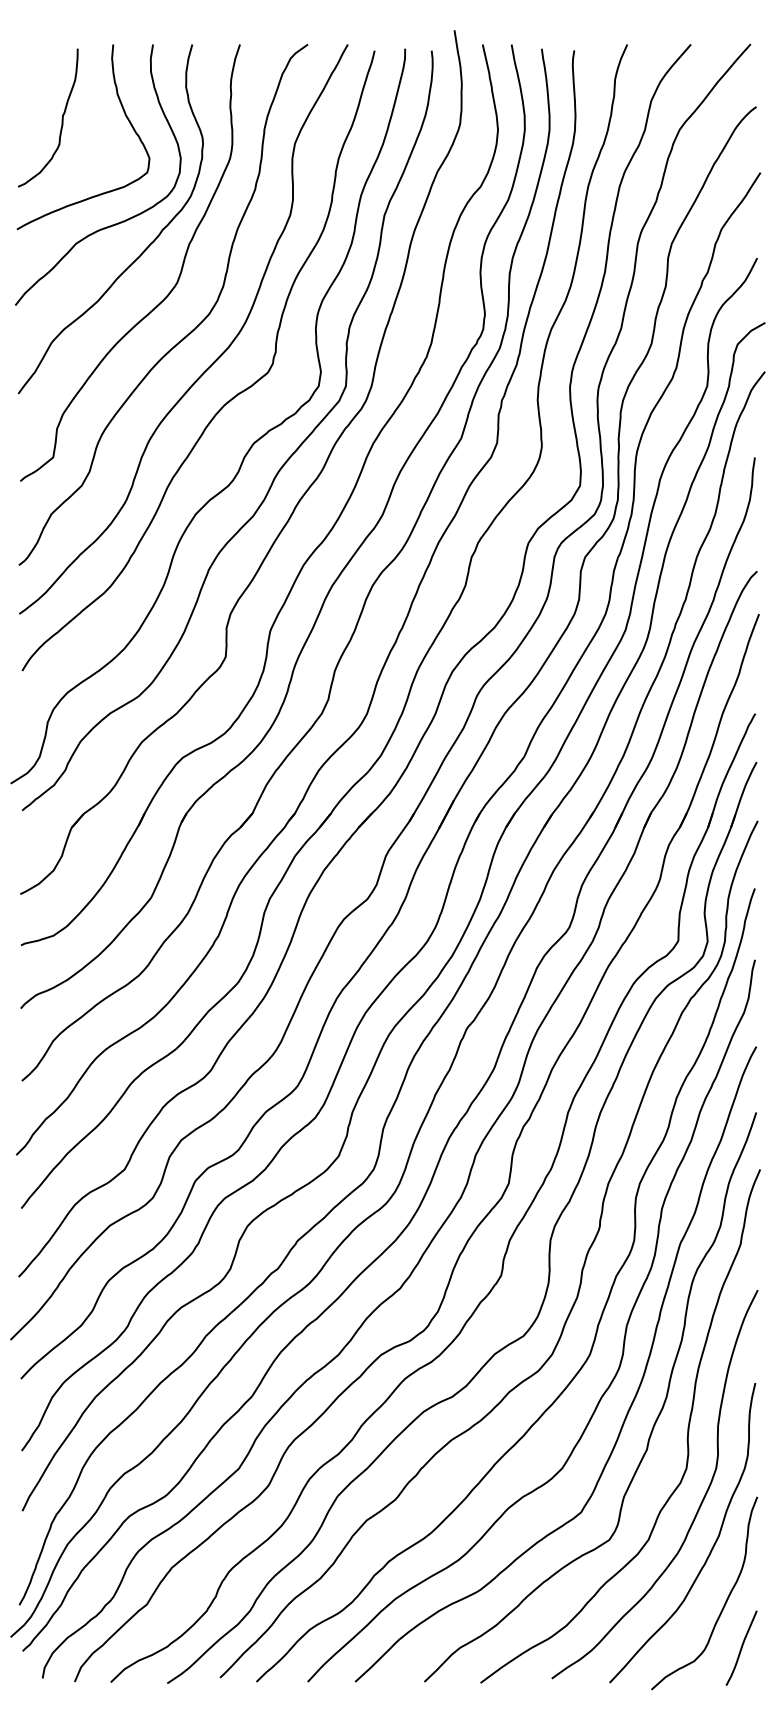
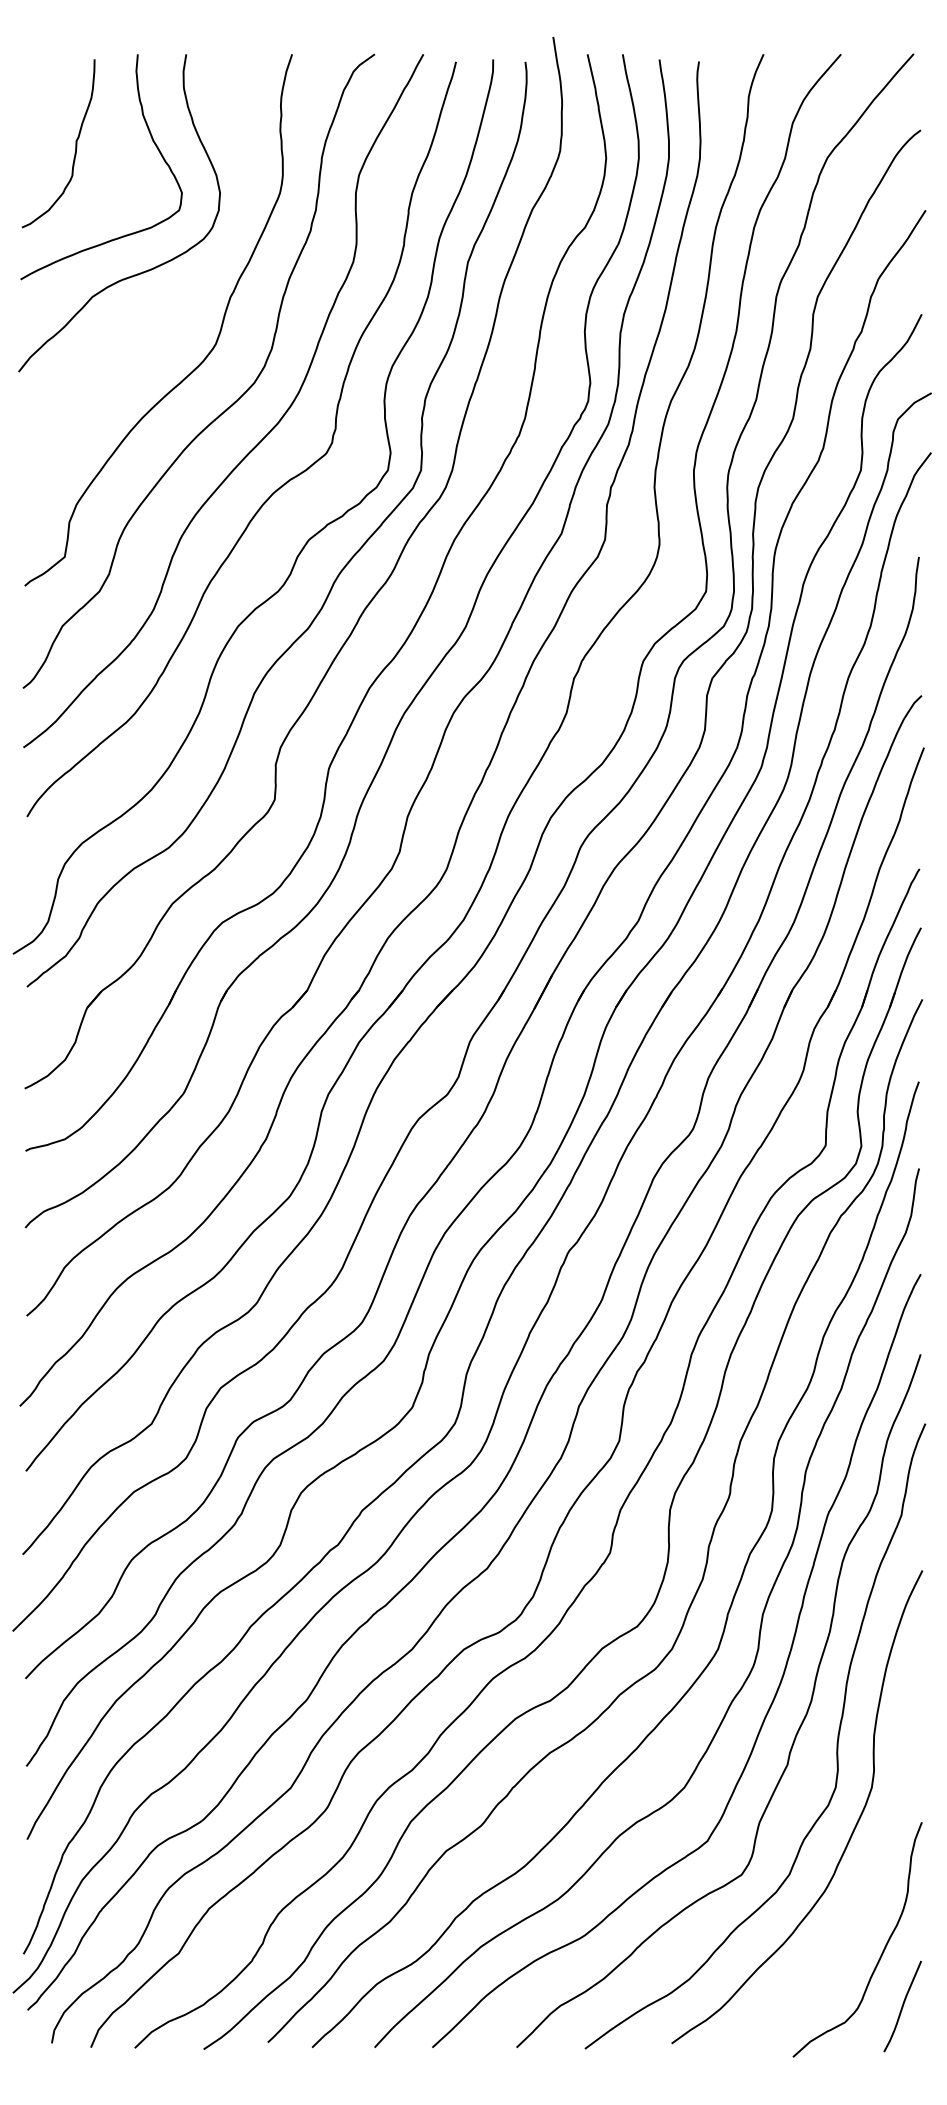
curve: (142, 251) -> (173, 306), removed
curve: (711, 1548) -> (866, 1885), removed

